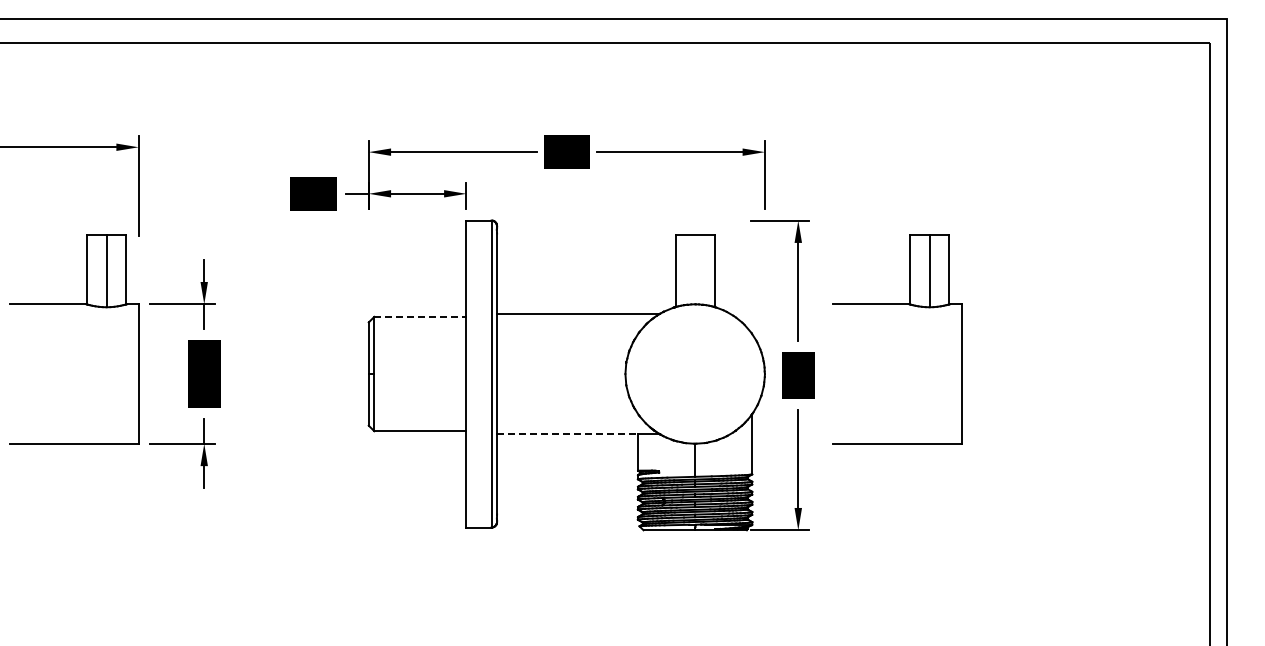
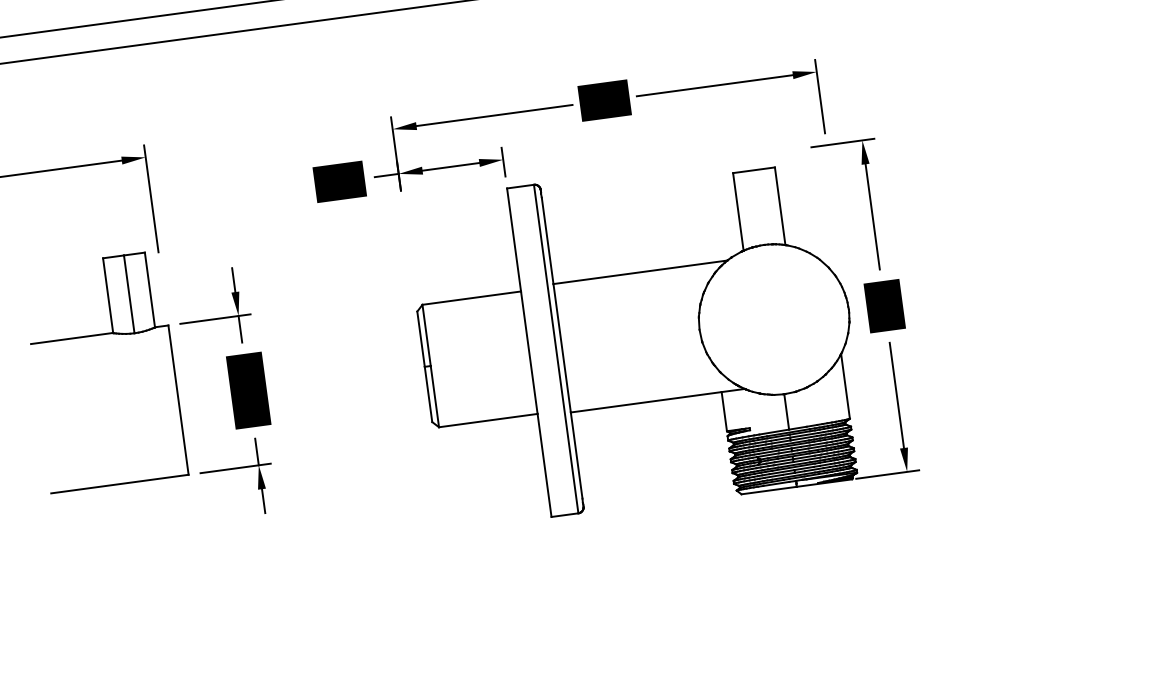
part: (897, 304) -> (980, 215), removed
line: (420, 316) -> (471, 297), dashed -> solid
line: (568, 434) -> (647, 402), dashed -> solid

